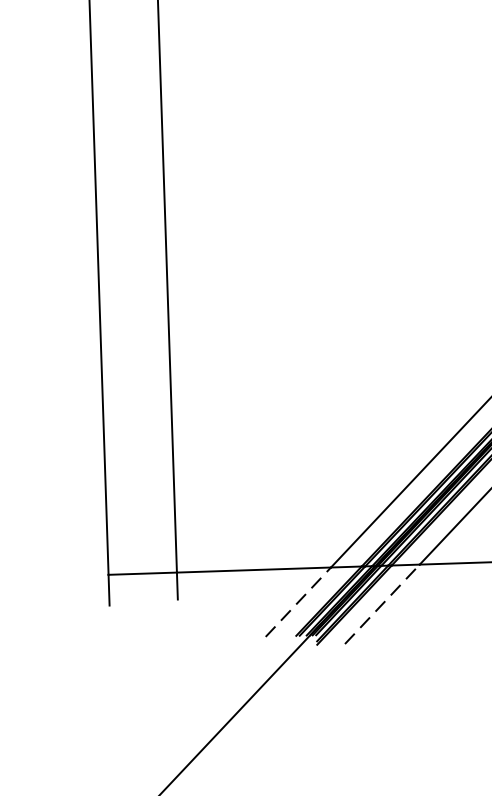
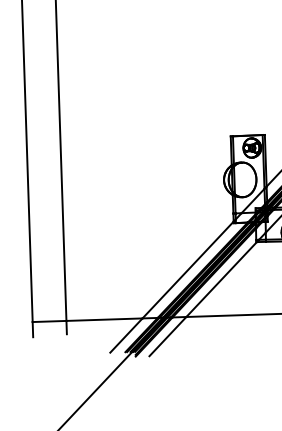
line: (298, 602) -> (126, 335), dashed -> solid
line: (381, 604) -> (167, 336), dashed -> solid

